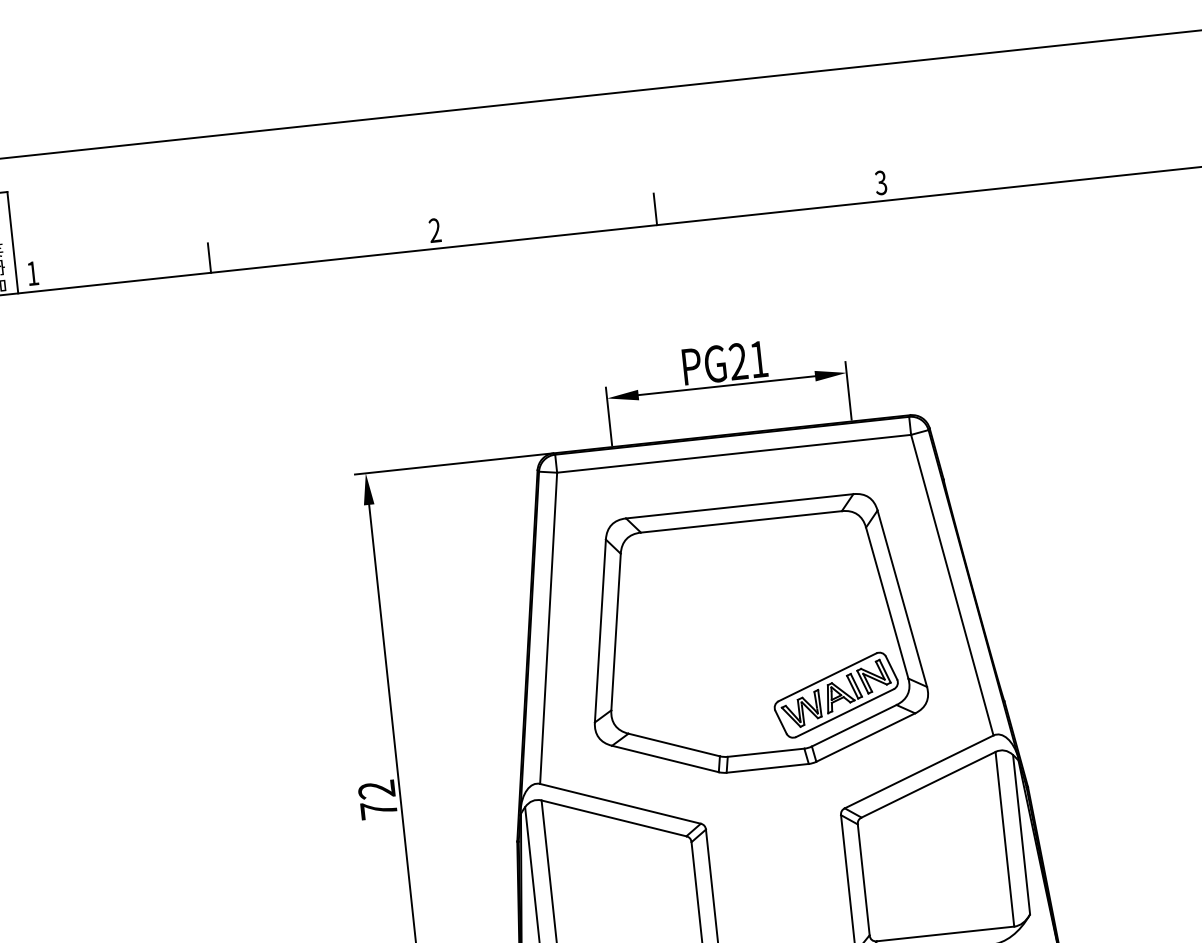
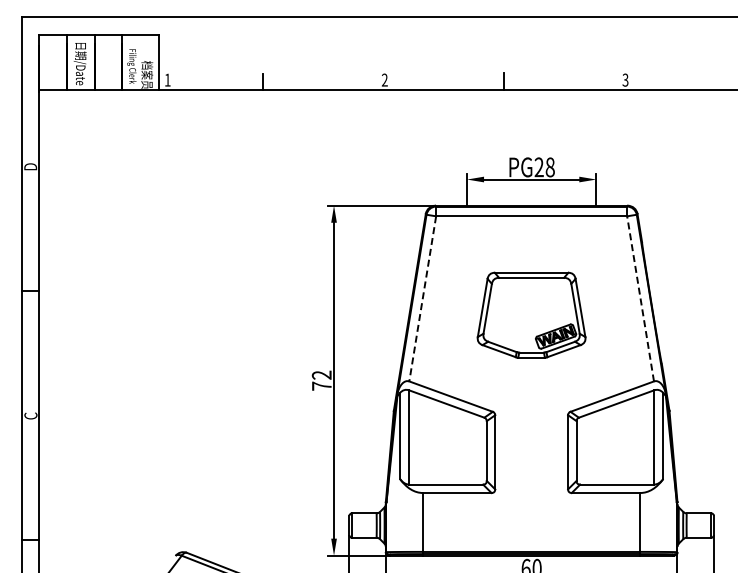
text: (757, 359) -> (549, 167), PG21 -> PG28
line: (952, 584) -> (640, 298), solid -> dashed
line: (548, 627) -> (422, 298), solid -> dashed
part: (753, 635) -> (531, 314), size x0.6

